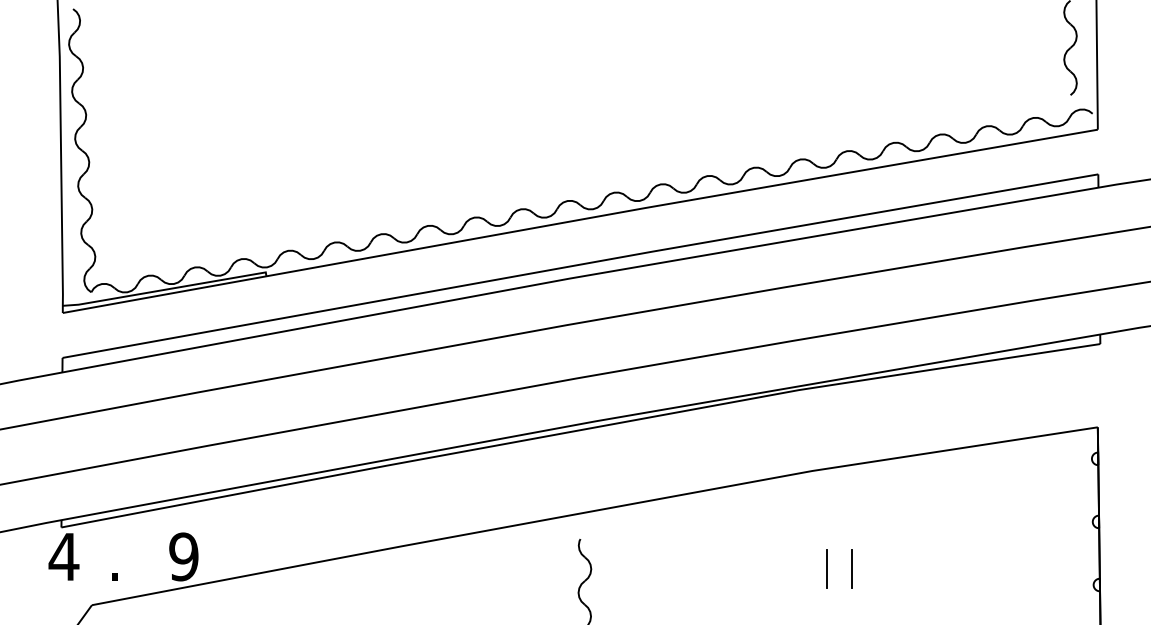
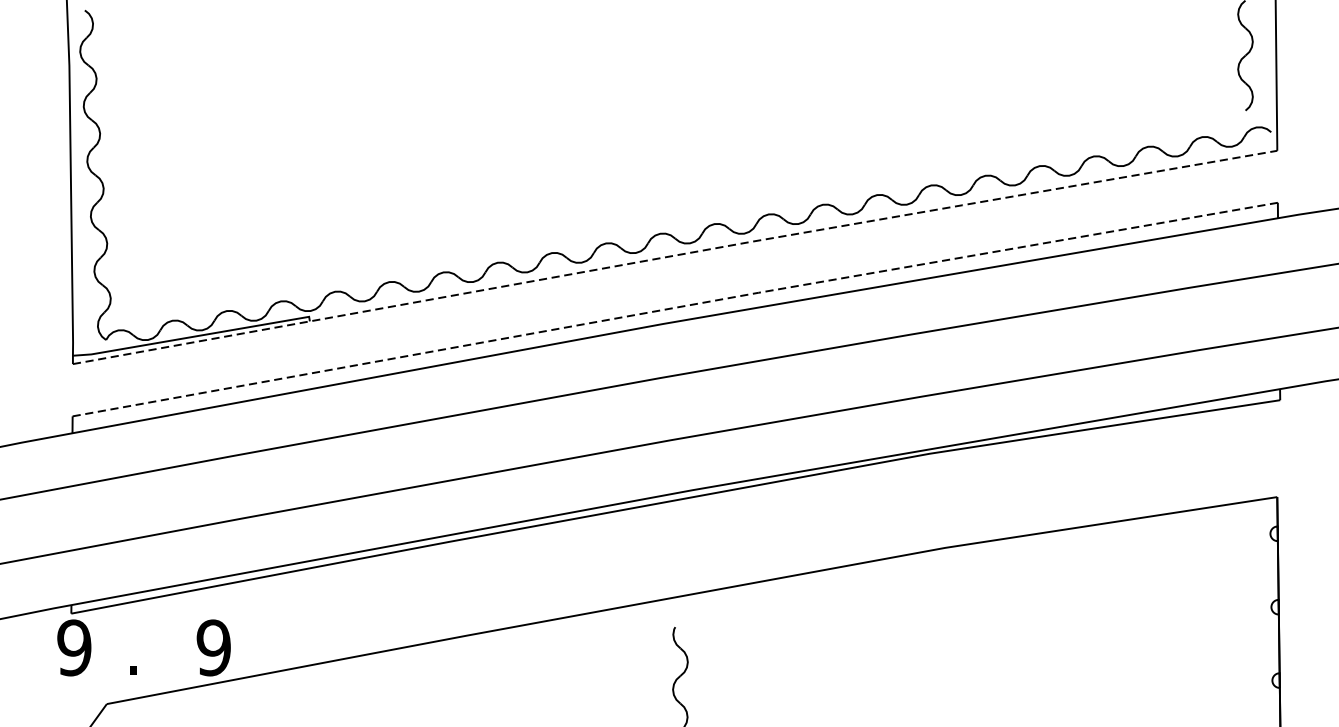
line: (581, 219) -> (676, 255), solid -> dashed
line: (581, 264) -> (676, 307), solid -> dashed
text: (63, 556) -> (73, 647), 4 -> 9
line: (827, 569) -> (962, 662), removed
line: (852, 569) -> (991, 662), removed

